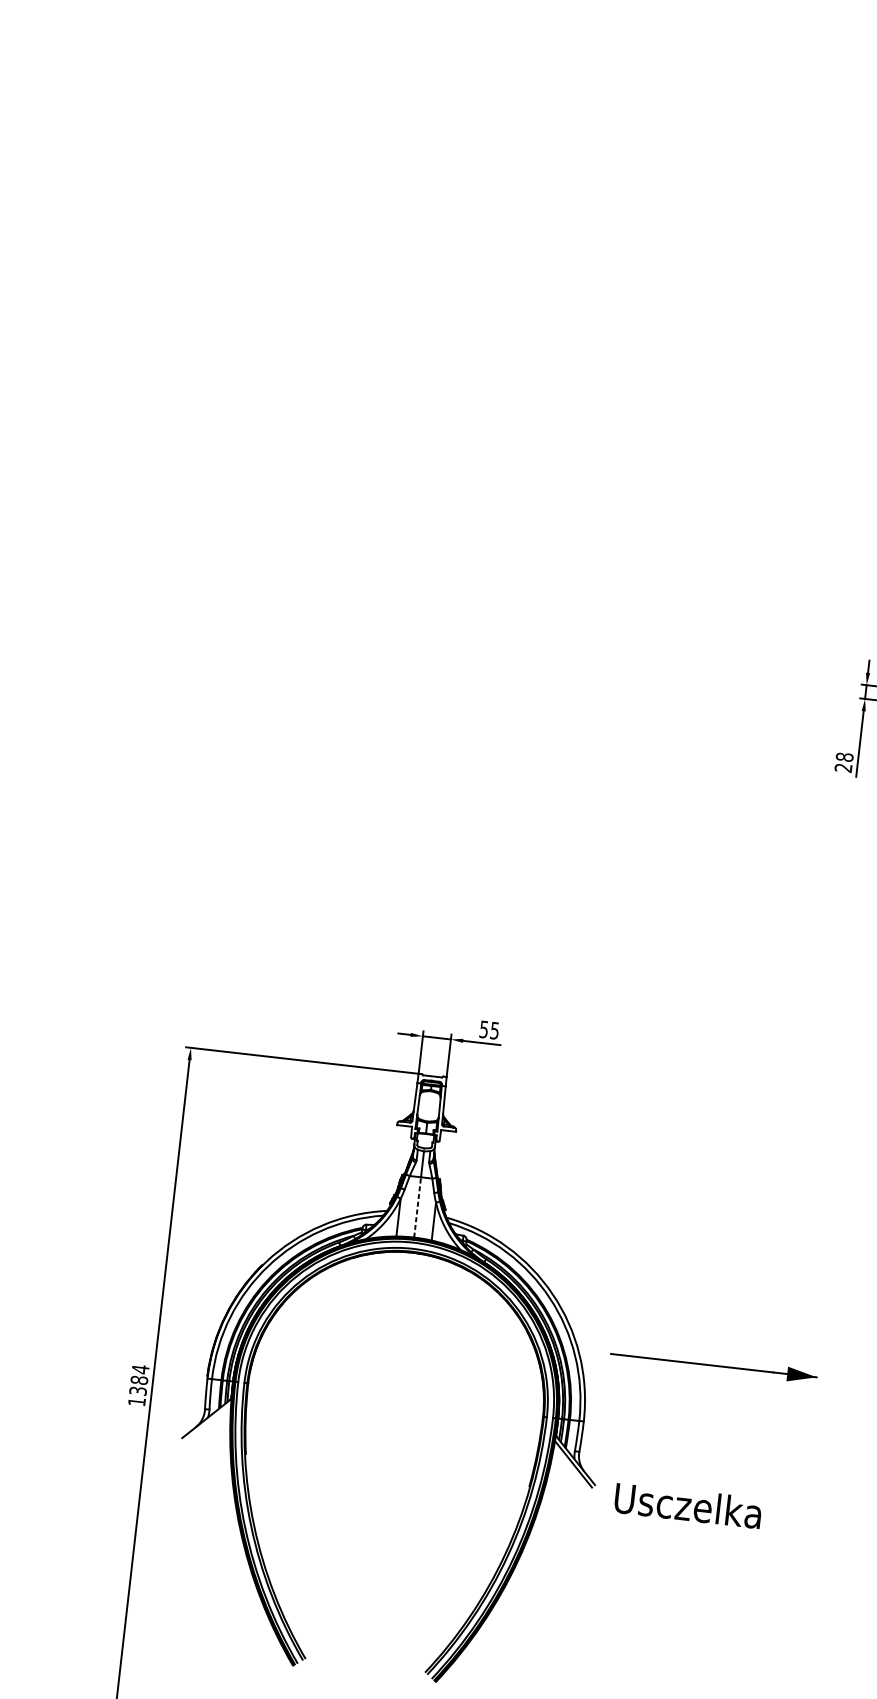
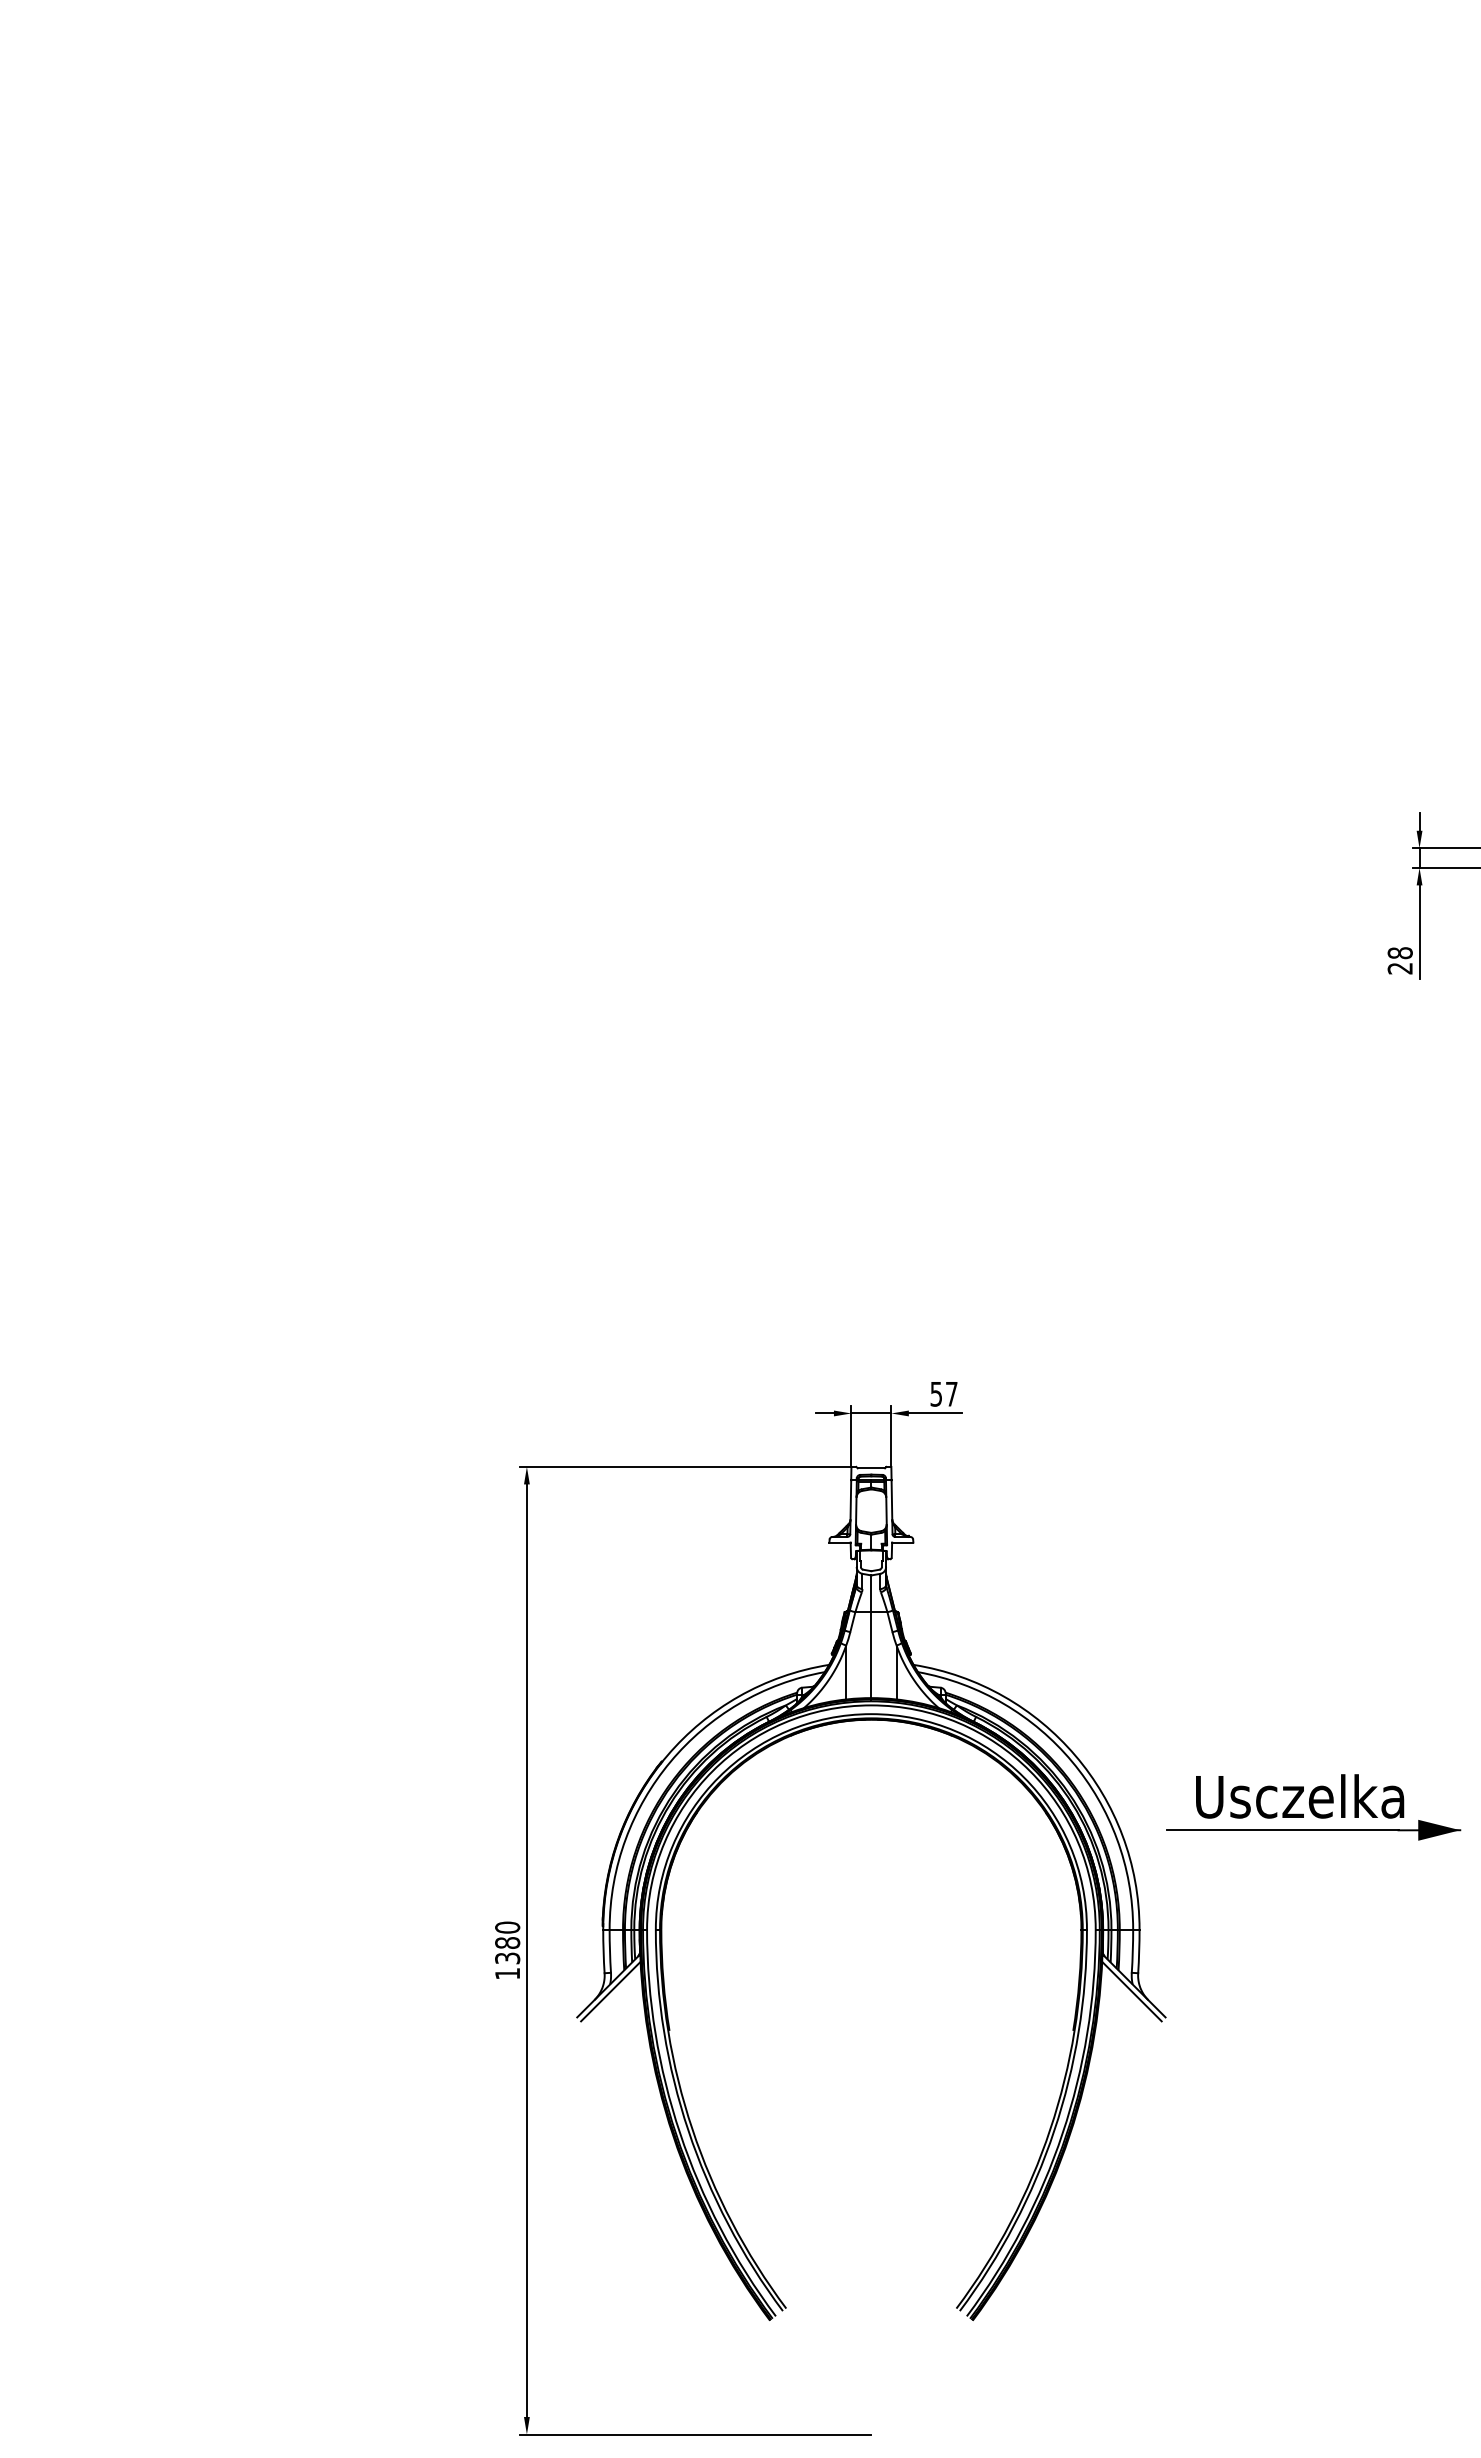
text: (494, 1030) -> (951, 1394), 55 -> 57
line: (417, 1207) -> (871, 1655), dashed -> solid
text: (140, 1369) -> (507, 1927), 1384 -> 1380
line: (207, 1422) -> (610, 1991), added
text: (688, 1505) -> (1300, 1796), moved

